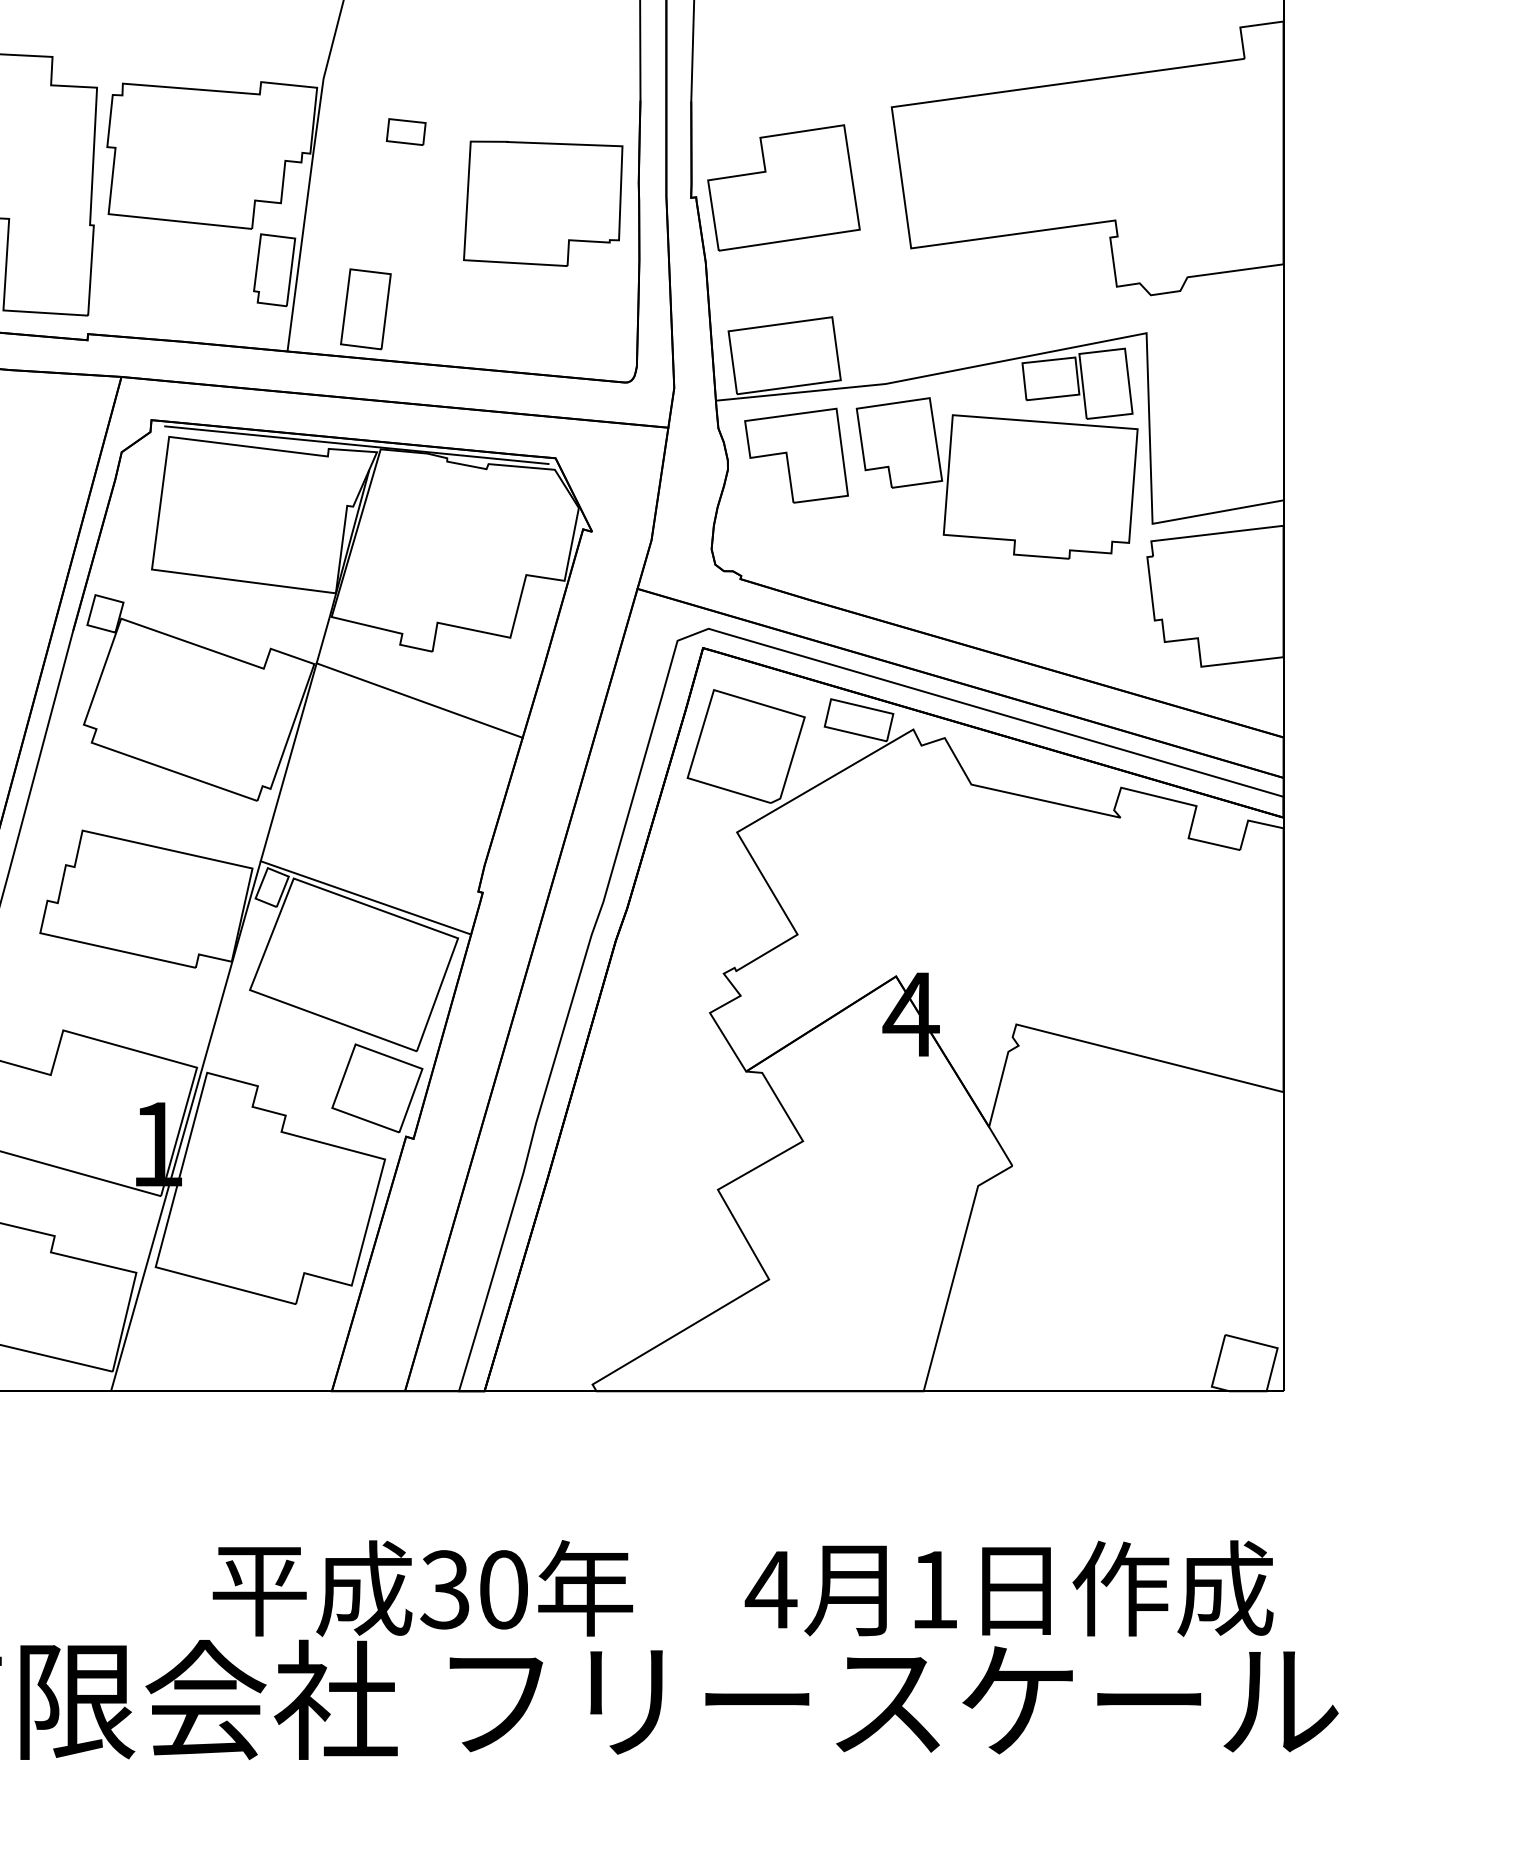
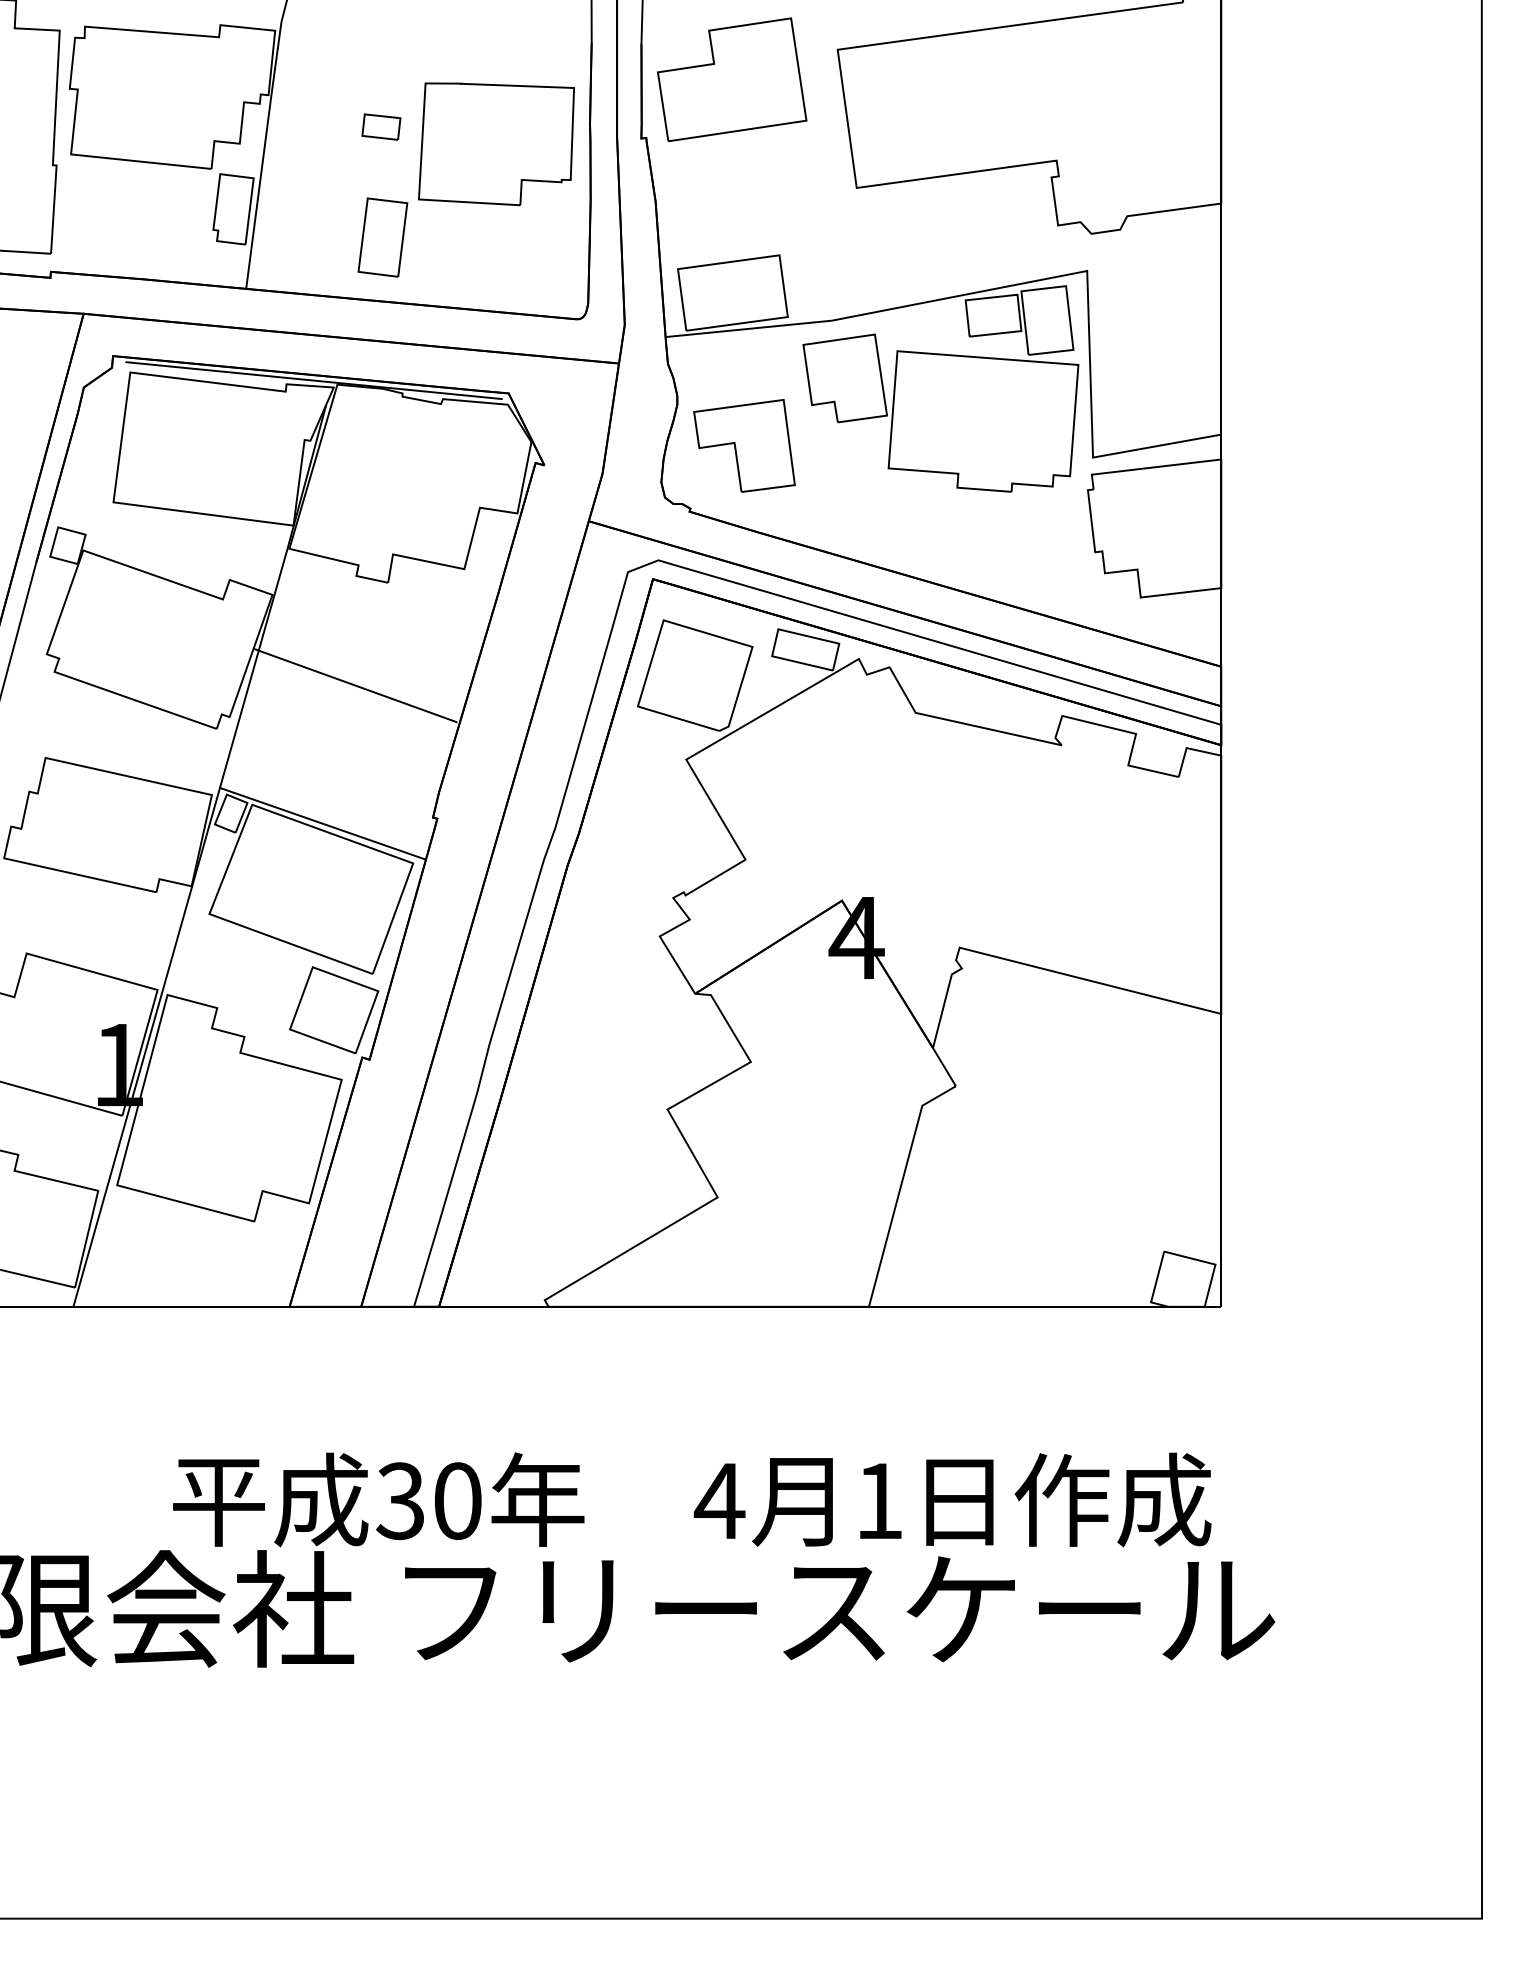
part: (406, 131) -> (381, 126), moved
part: (784, 187) -> (732, 79), moved
part: (365, 309) -> (382, 237), moved
part: (796, 455) -> (744, 445), moved
line: (419, 700) -> (355, 685), moved

